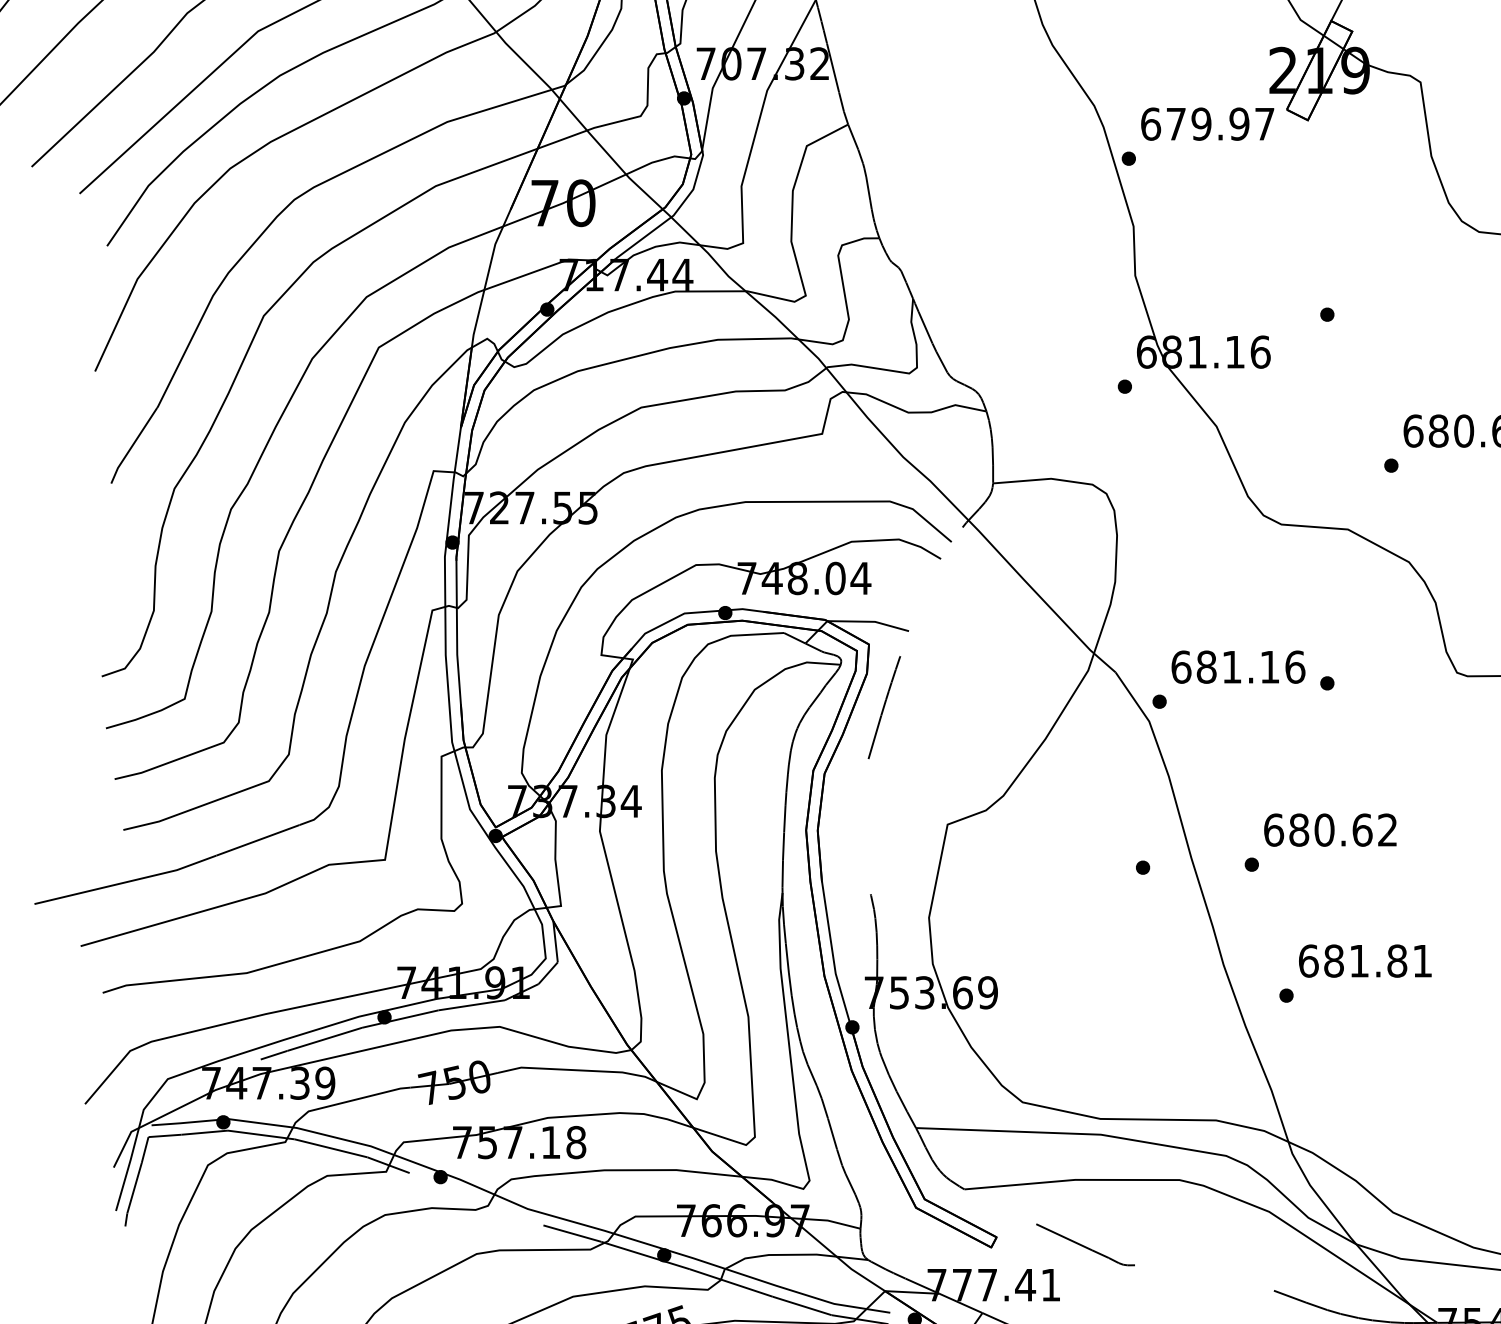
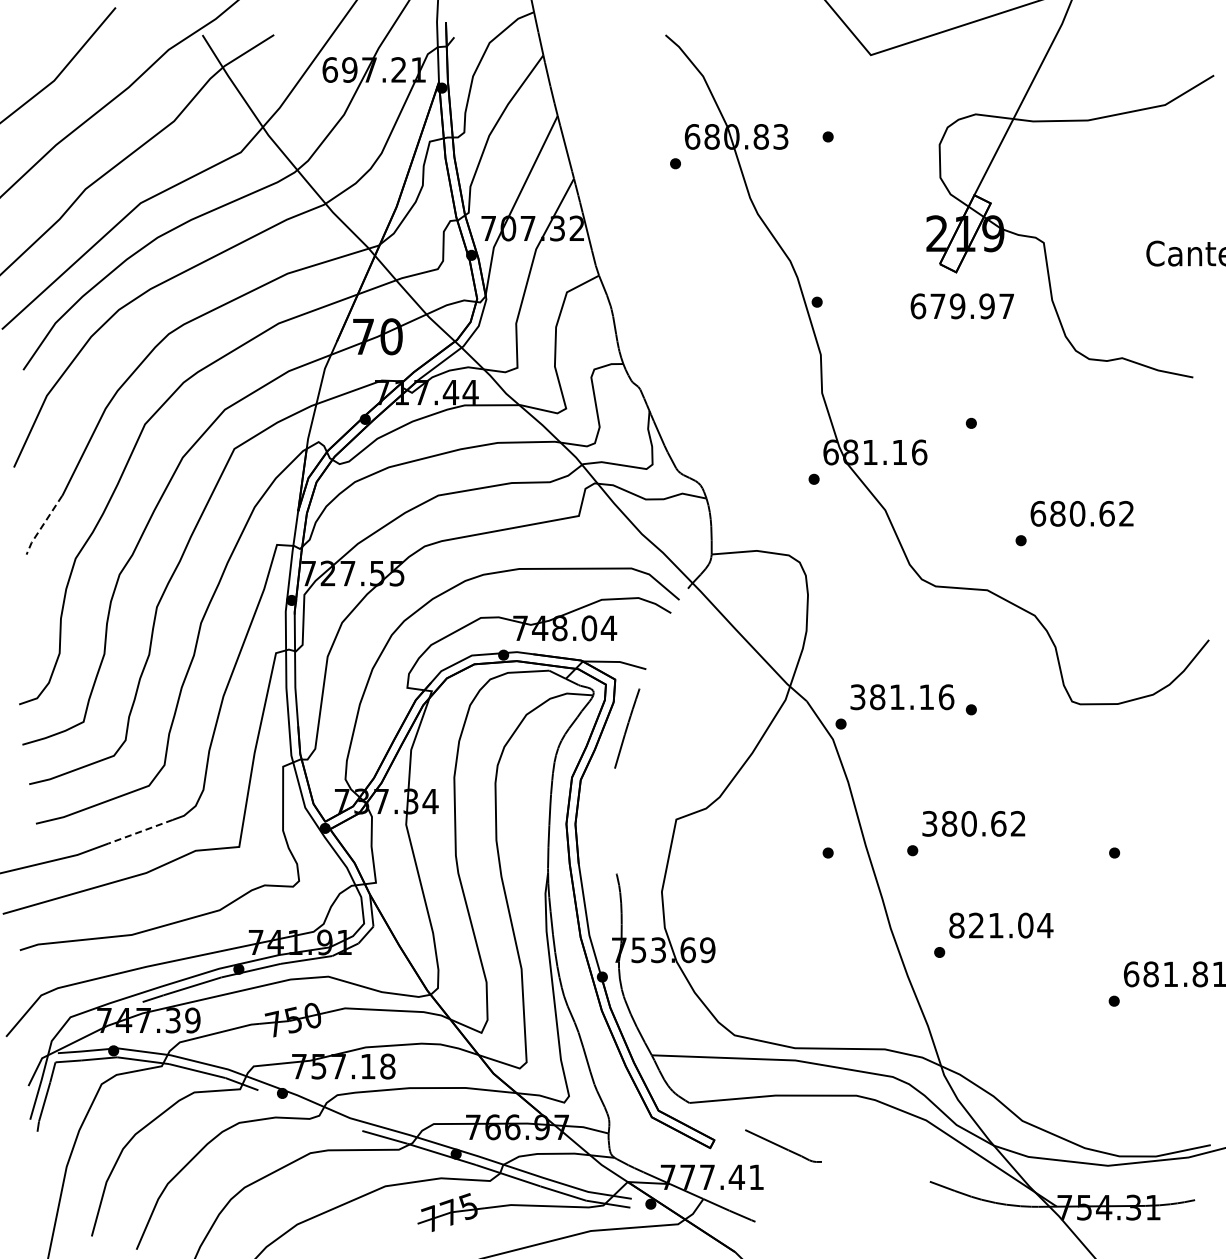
text: (1206, 124) -> (961, 306), moved
line: (131, 446) -> (42, 525), solid -> dashed
text: (1180, 667) -> (857, 697), 681.16 -> 381.16
text: (1273, 829) -> (929, 823), 680.62 -> 380.62
line: (257, 839) -> (140, 831), solid -> dashed
text: (1366, 960) -> (1001, 925), 681.81 -> 821.04

